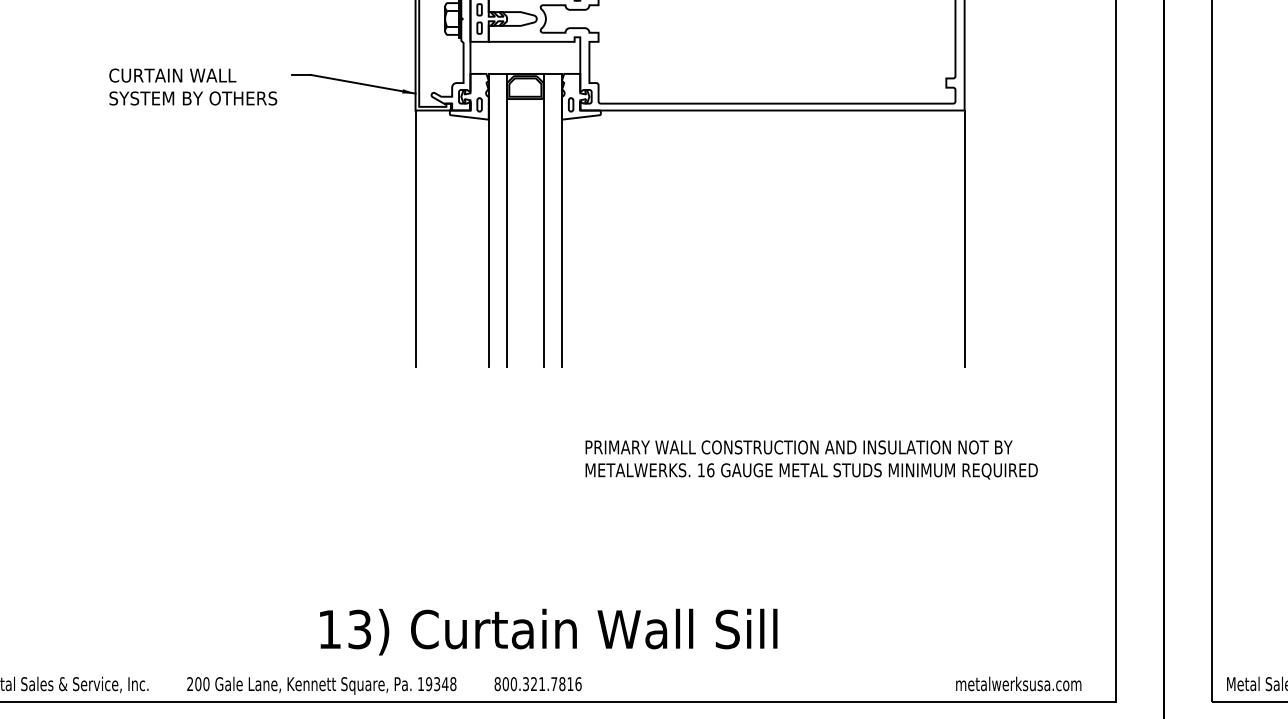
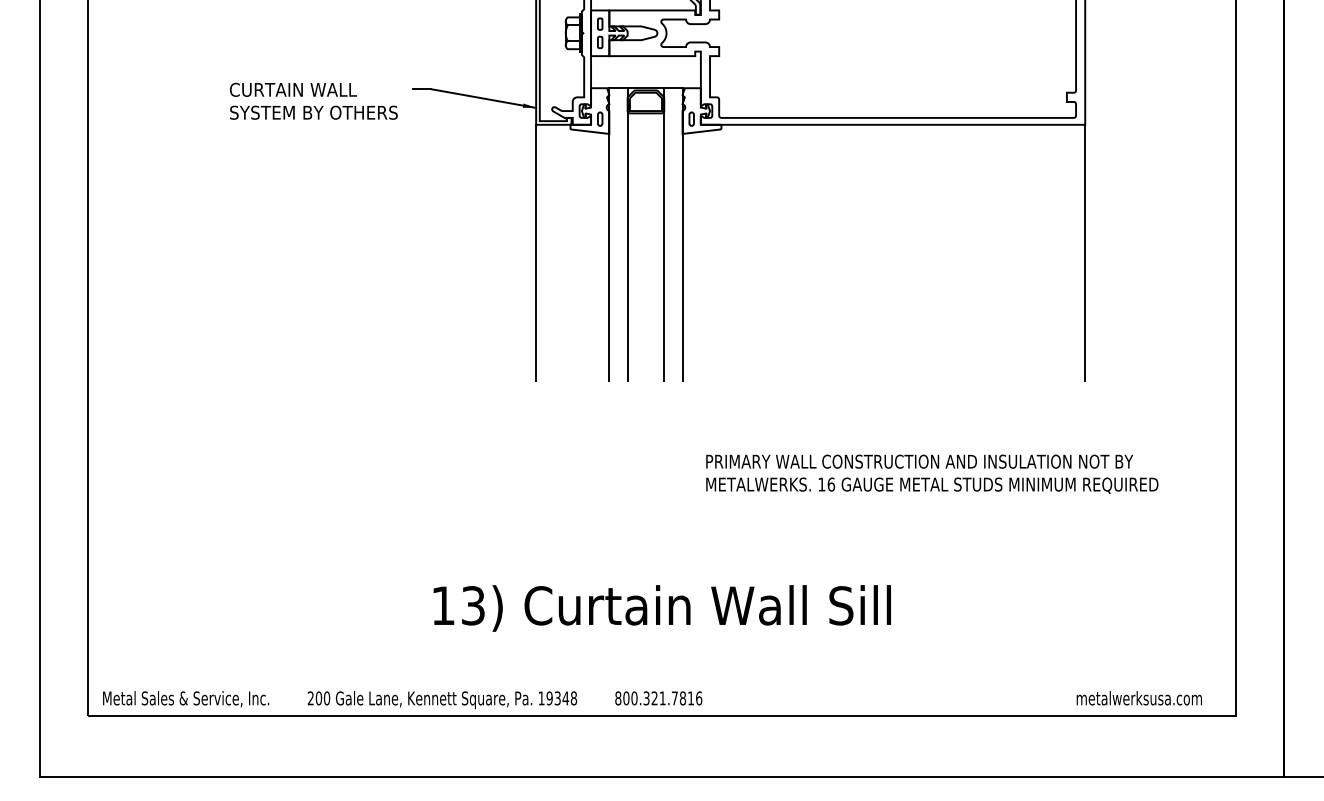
text: (547, 632) -> (661, 608), moved

